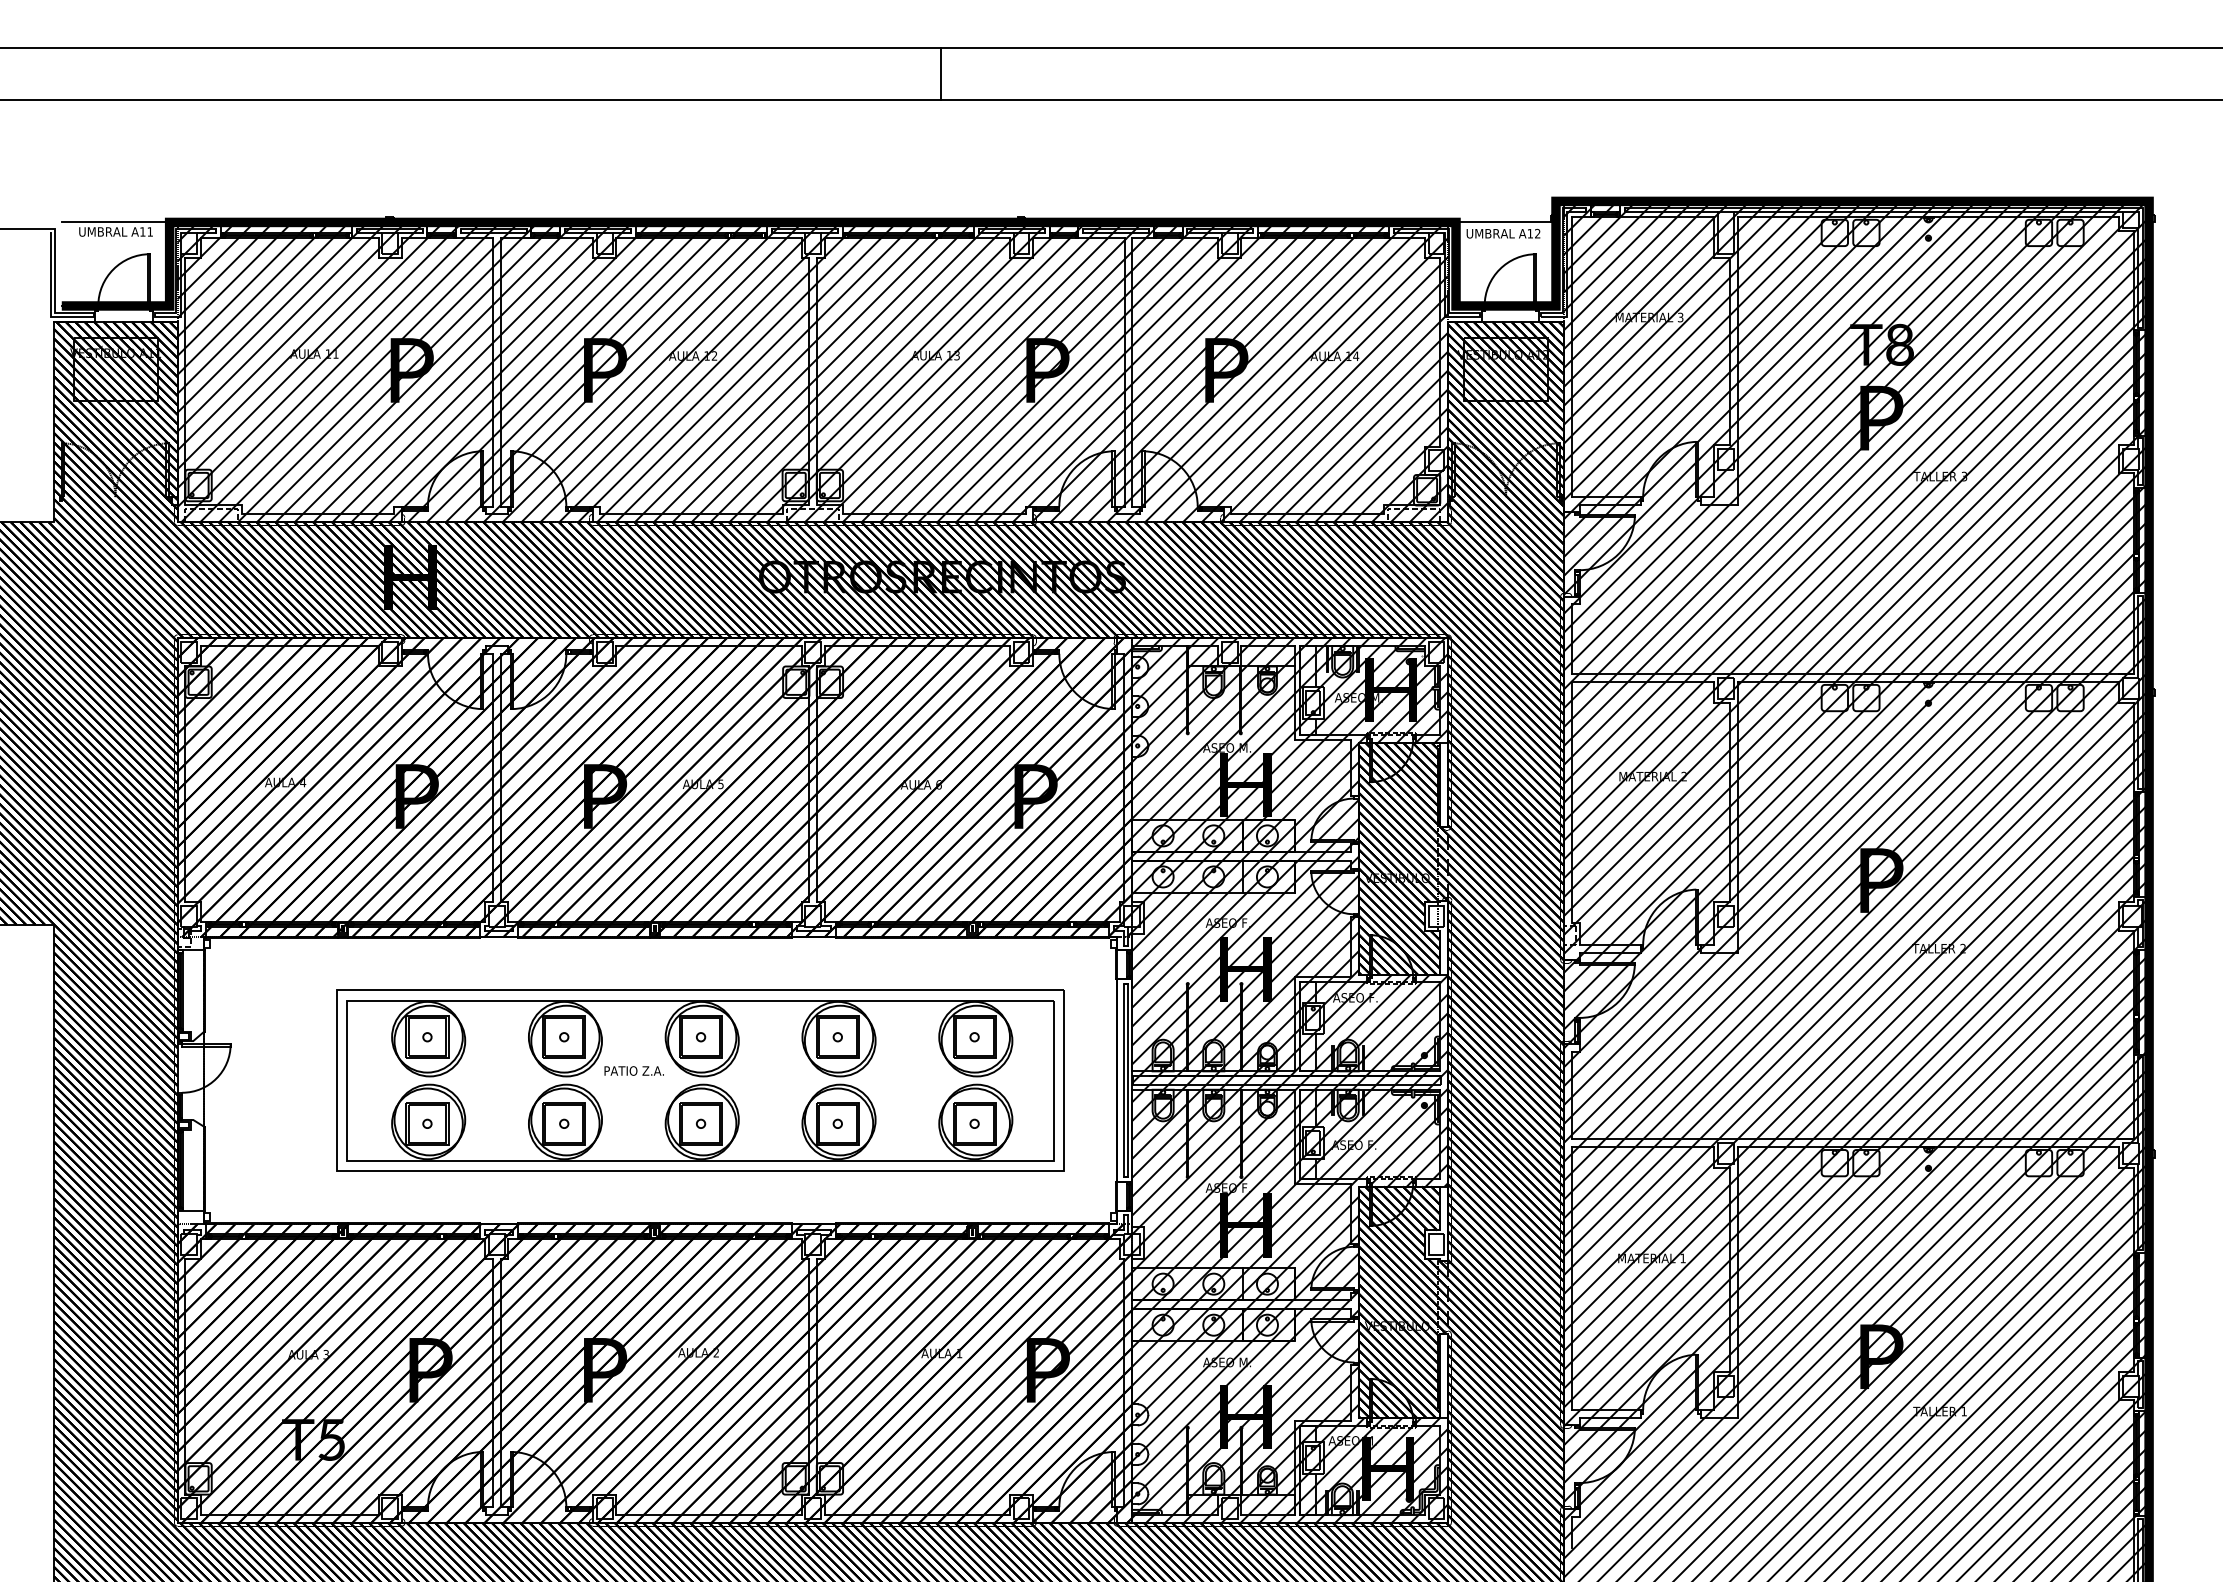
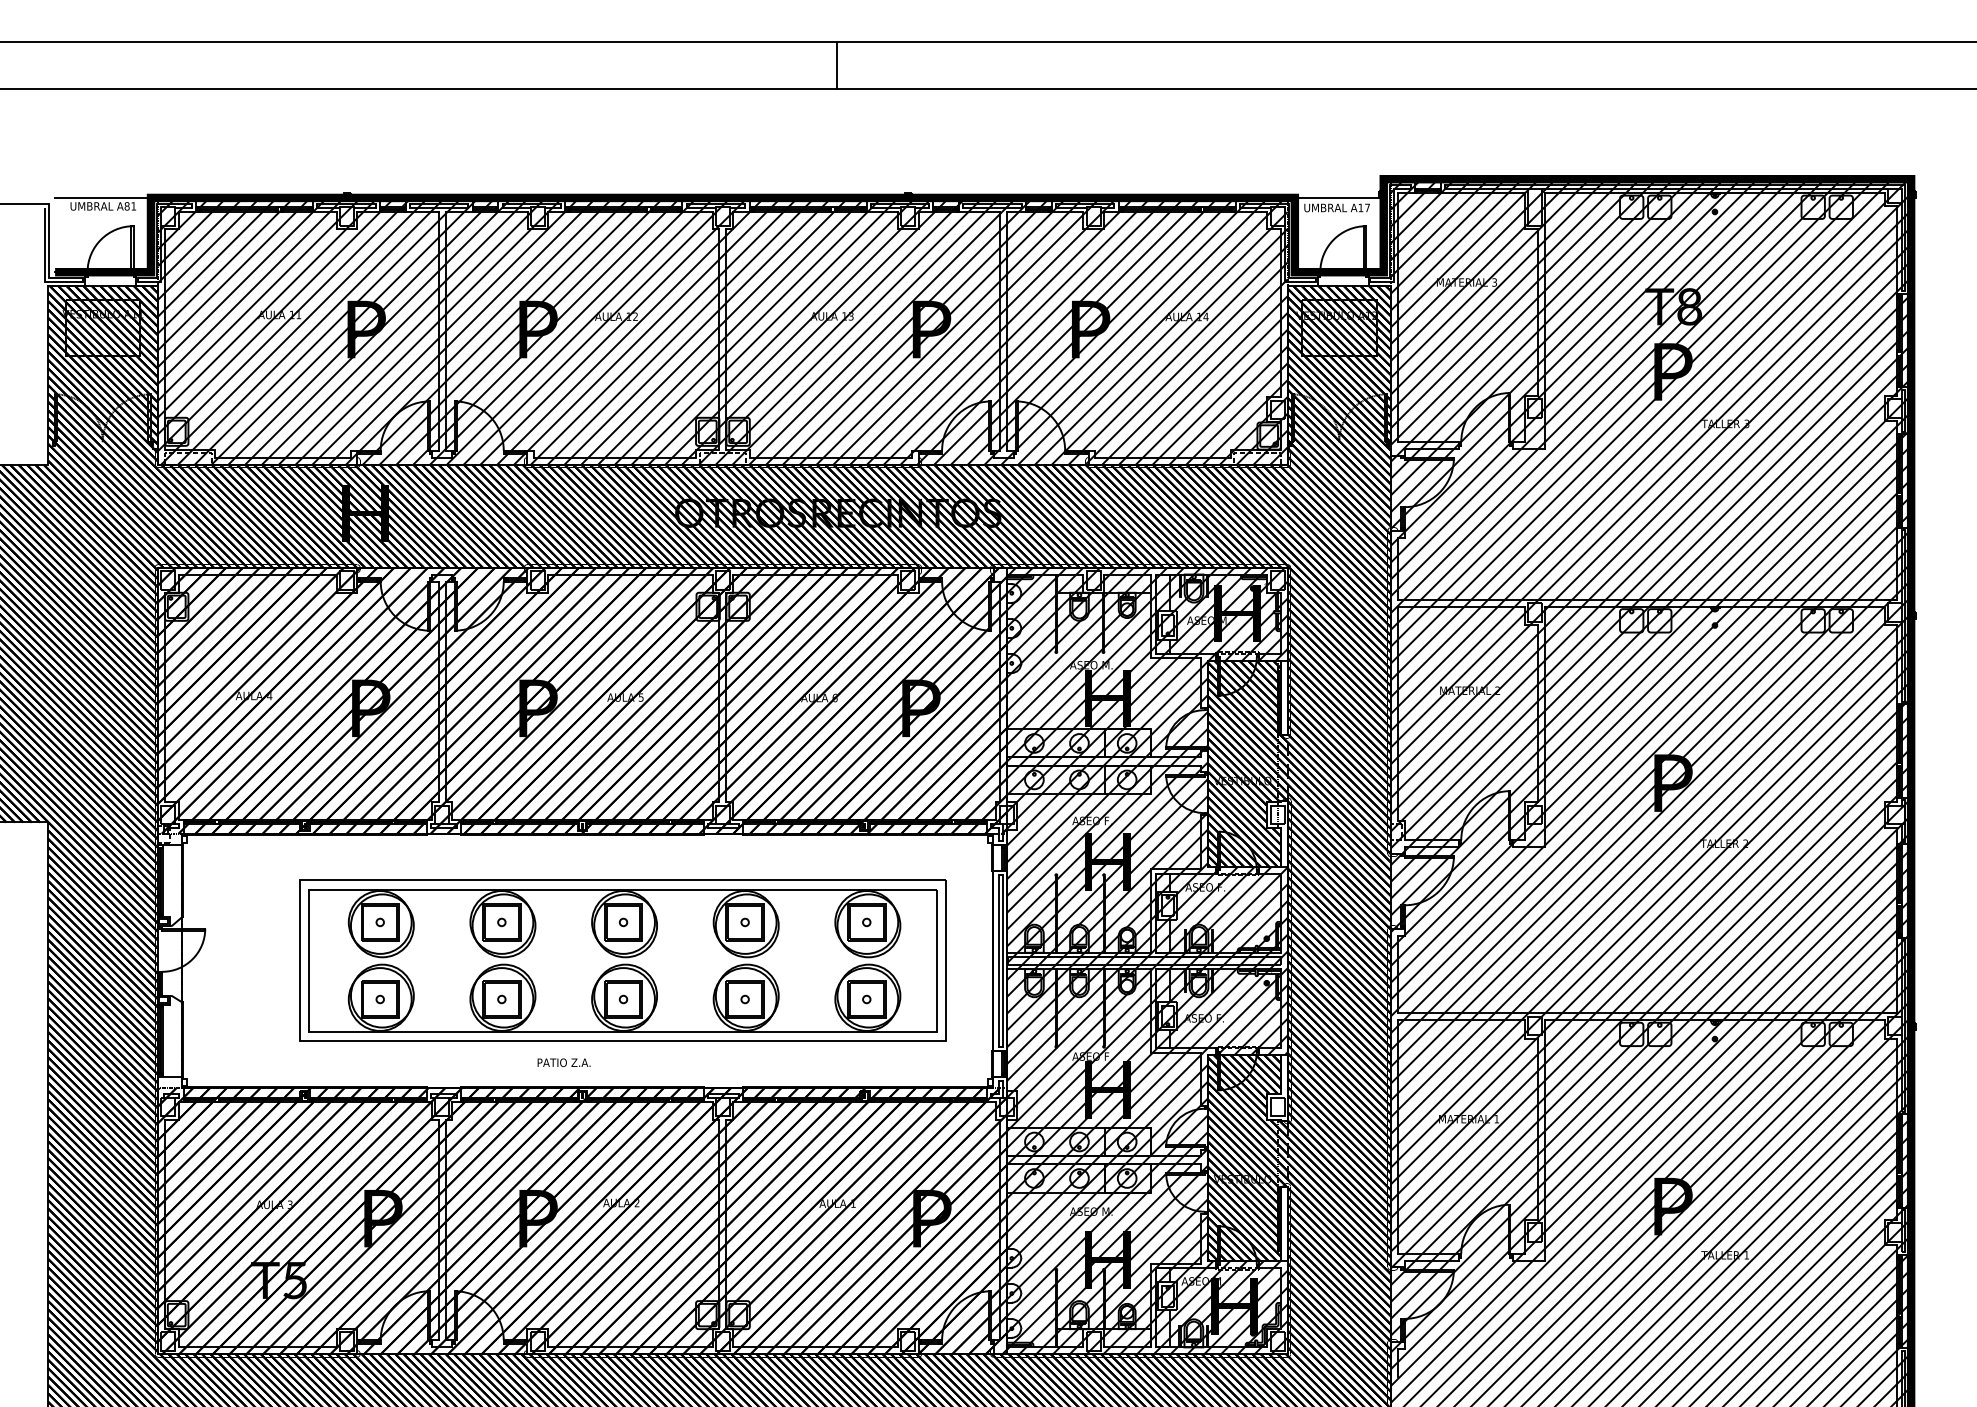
text: (142, 231) -> (126, 205), A11 -> A81
text: (1537, 233) -> (1367, 207), A12 -> A17
text: (633, 1070) -> (563, 1062), moved

